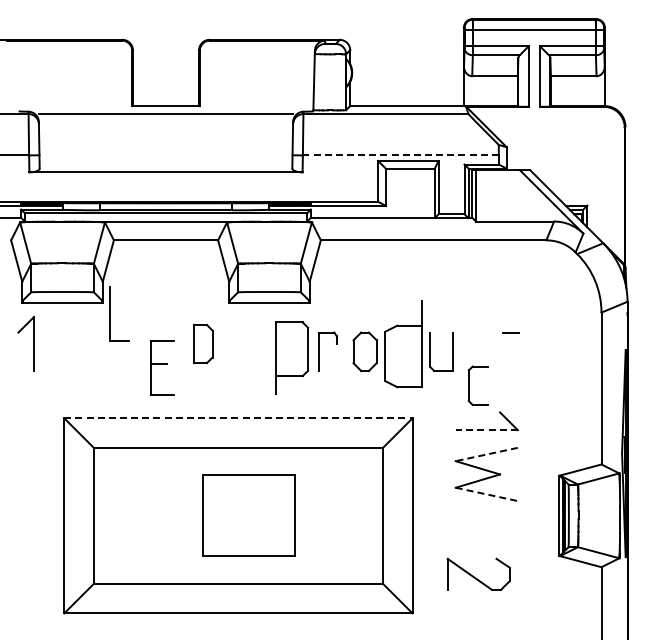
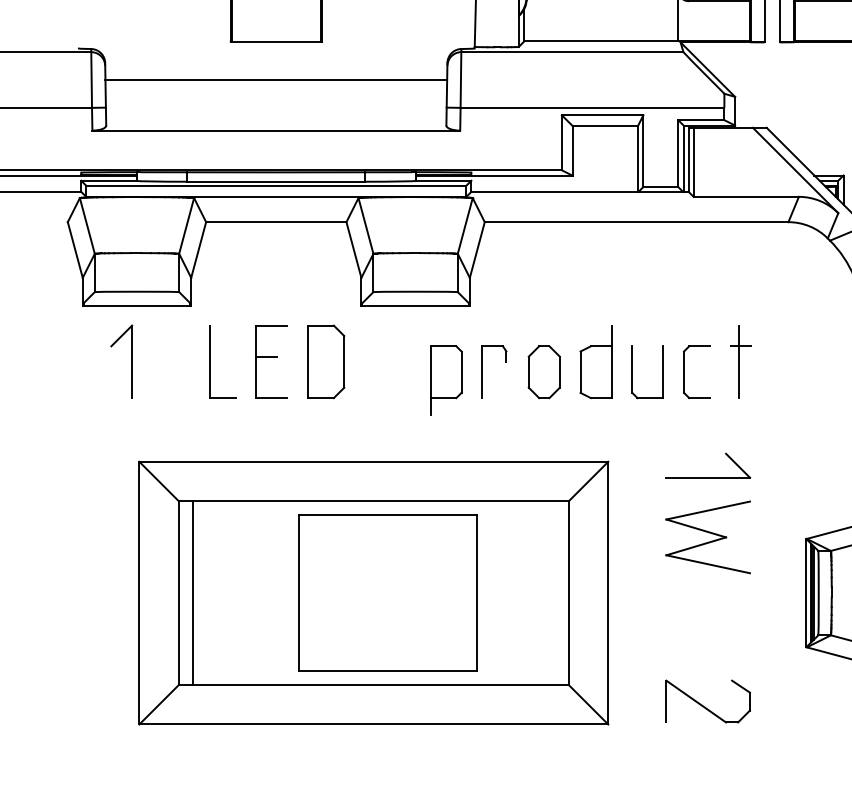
line: (165, 114) -> (275, 81), moved
line: (400, 155) -> (592, 107), dashed -> solid
part: (110, 313) -> (210, 361), moved
part: (33, 343) -> (131, 361), moved
part: (203, 343) -> (326, 361), size x1.43
part: (403, 343) -> (596, 361), size x0.62
line: (509, 343) -> (738, 361), added
part: (292, 357) -> (446, 379), size x0.71
part: (162, 367) -> (271, 361), moved
part: (469, 385) -> (684, 371), moved
line: (238, 418) -> (373, 462), dashed -> solid
line: (486, 430) -> (707, 478), dashed -> solid
line: (486, 454) -> (707, 510), dashed -> solid
line: (486, 494) -> (707, 564), dashed -> solid
line: (103, 515) -> (192, 592), added
part: (248, 515) -> (387, 592), size x1.43
part: (478, 573) -> (707, 700), moved

